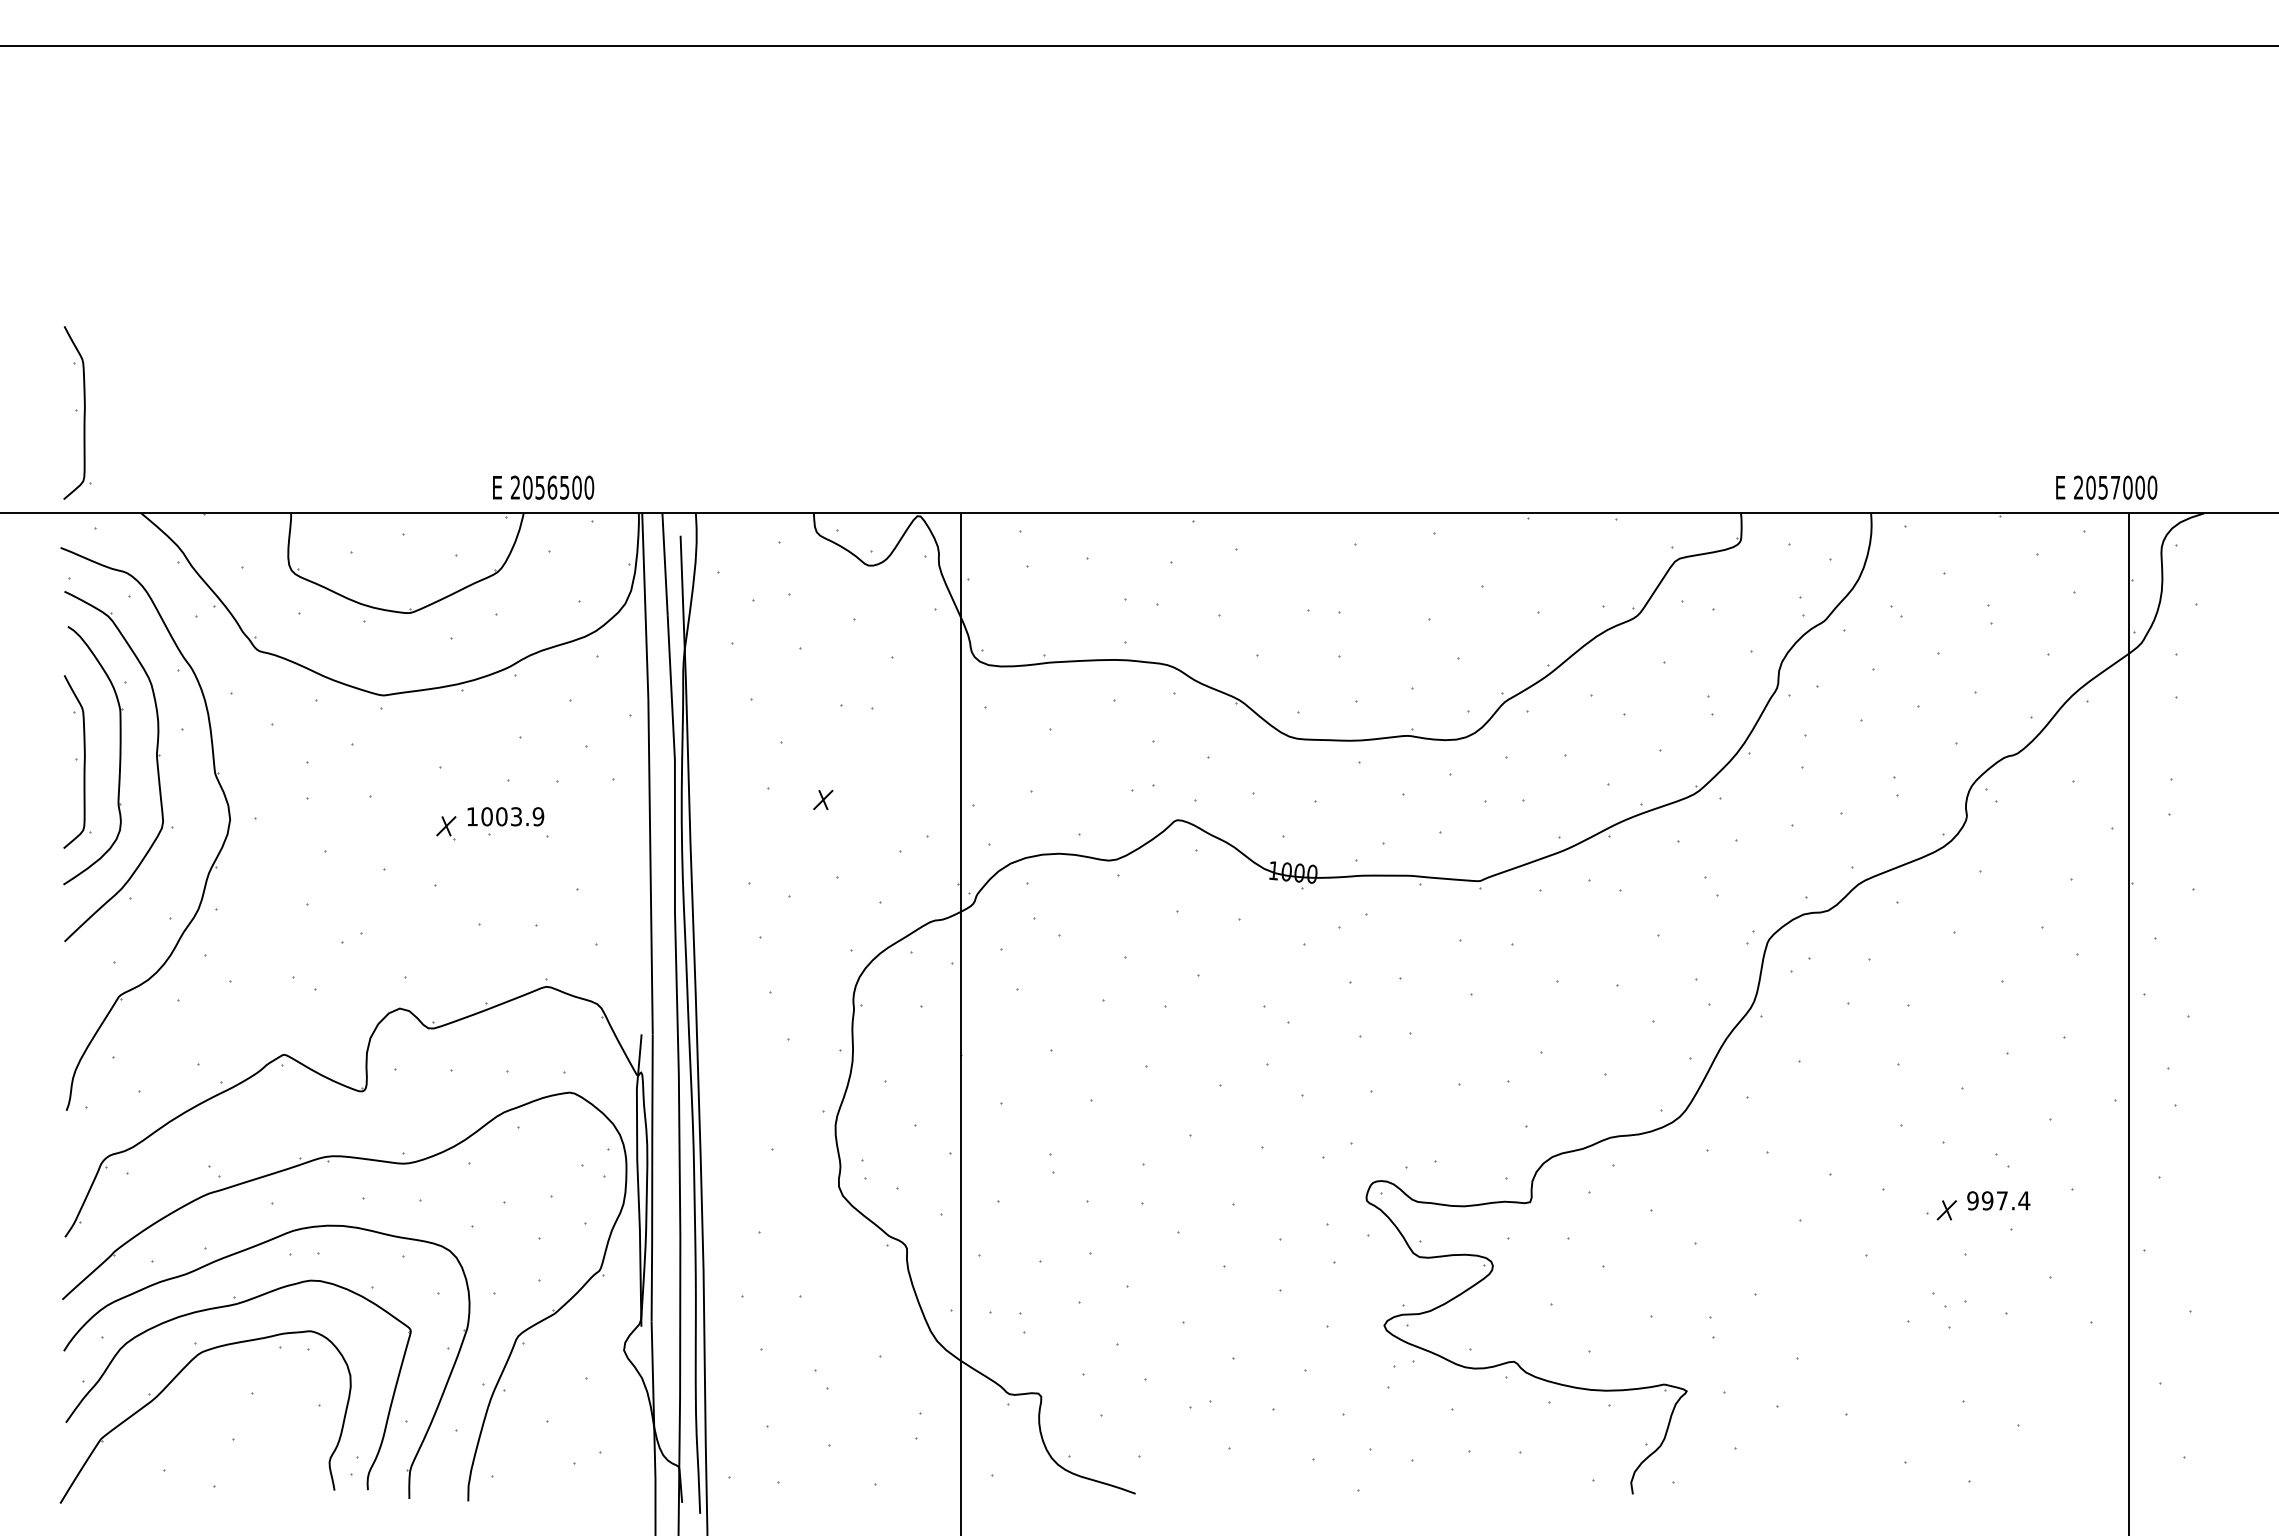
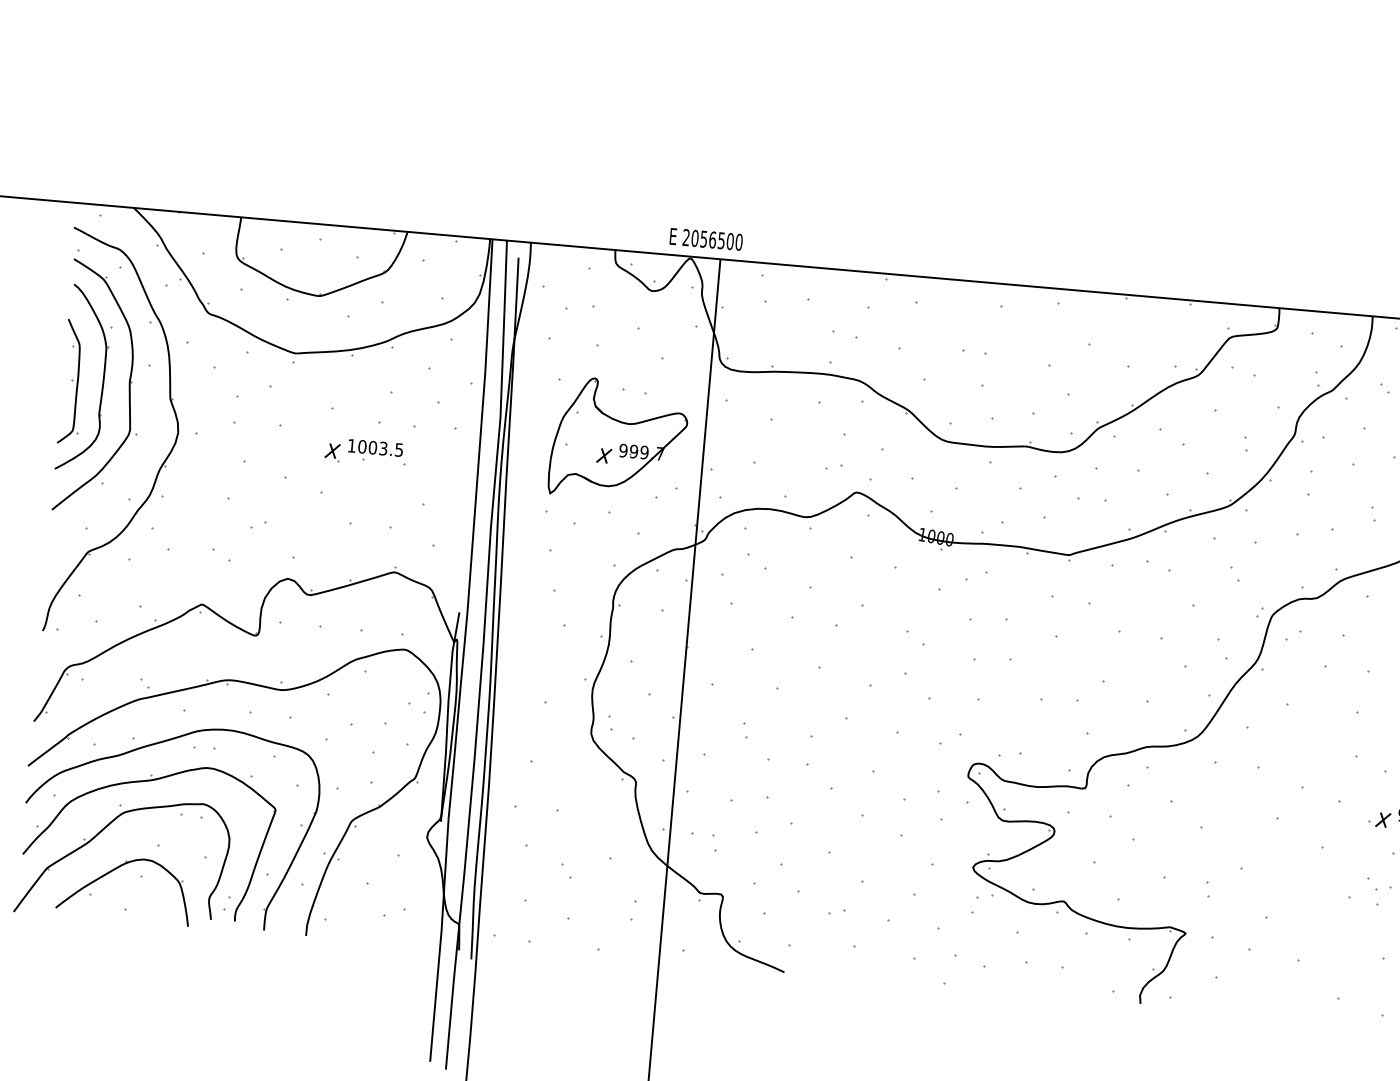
part: (77, 412) -> (94, 131), removed
text: (543, 487) -> (706, 239), moved
part: (841, 776) -> (618, 440), added
text: (538, 816) -> (399, 449), 1003.9 -> 1003.5
part: (192, 1435) -> (112, 871), added

